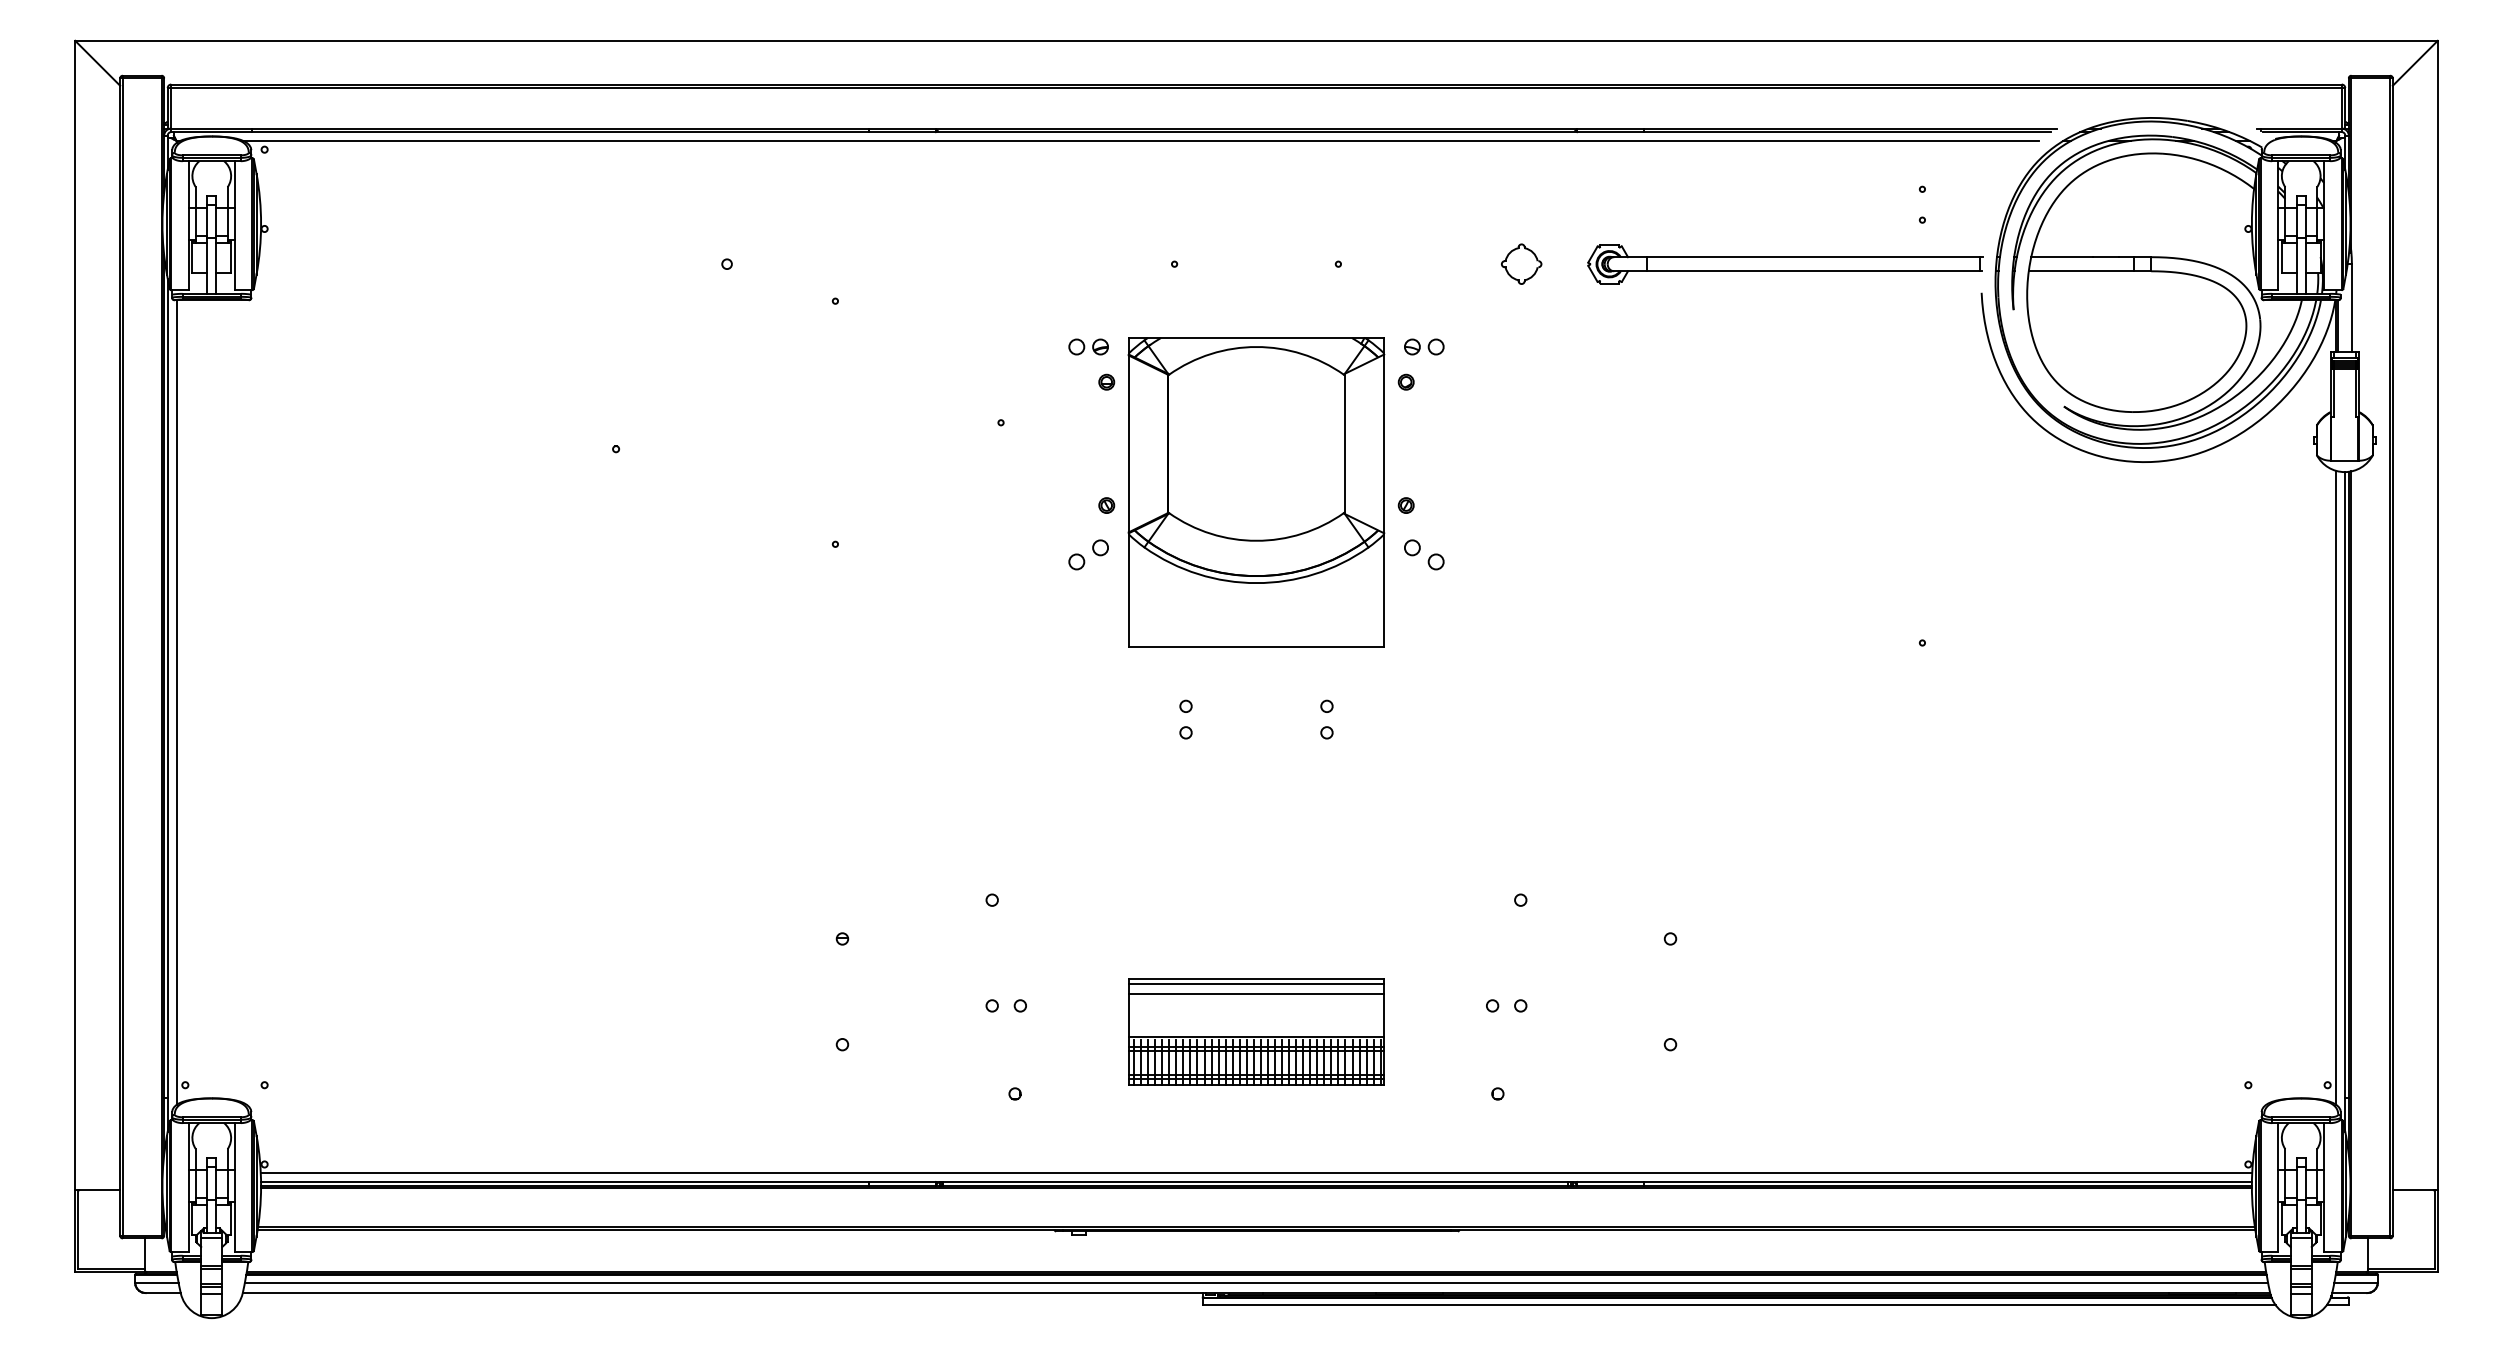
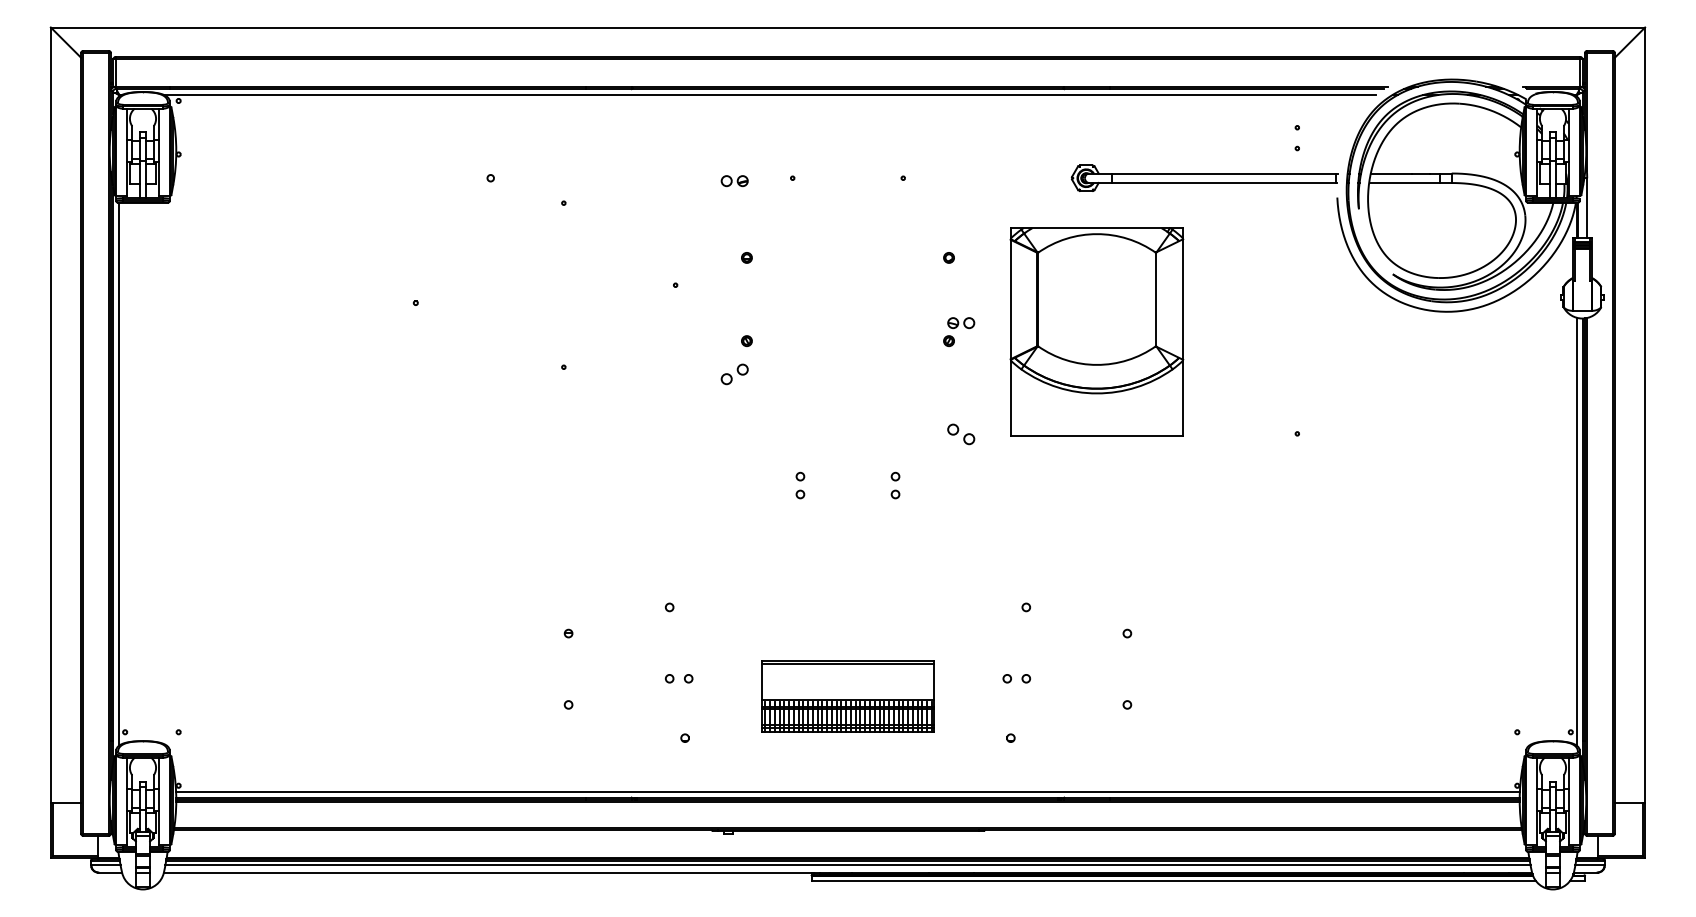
part: (1521, 264) -> (1026, 178), removed
part: (1088, 347) -> (734, 181), moved
part: (1424, 347) -> (961, 323), moved
part: (1255, 491) -> (1096, 331), moved
part: (1424, 555) -> (961, 434), moved
line: (1255, 995) -> (847, 671), removed

